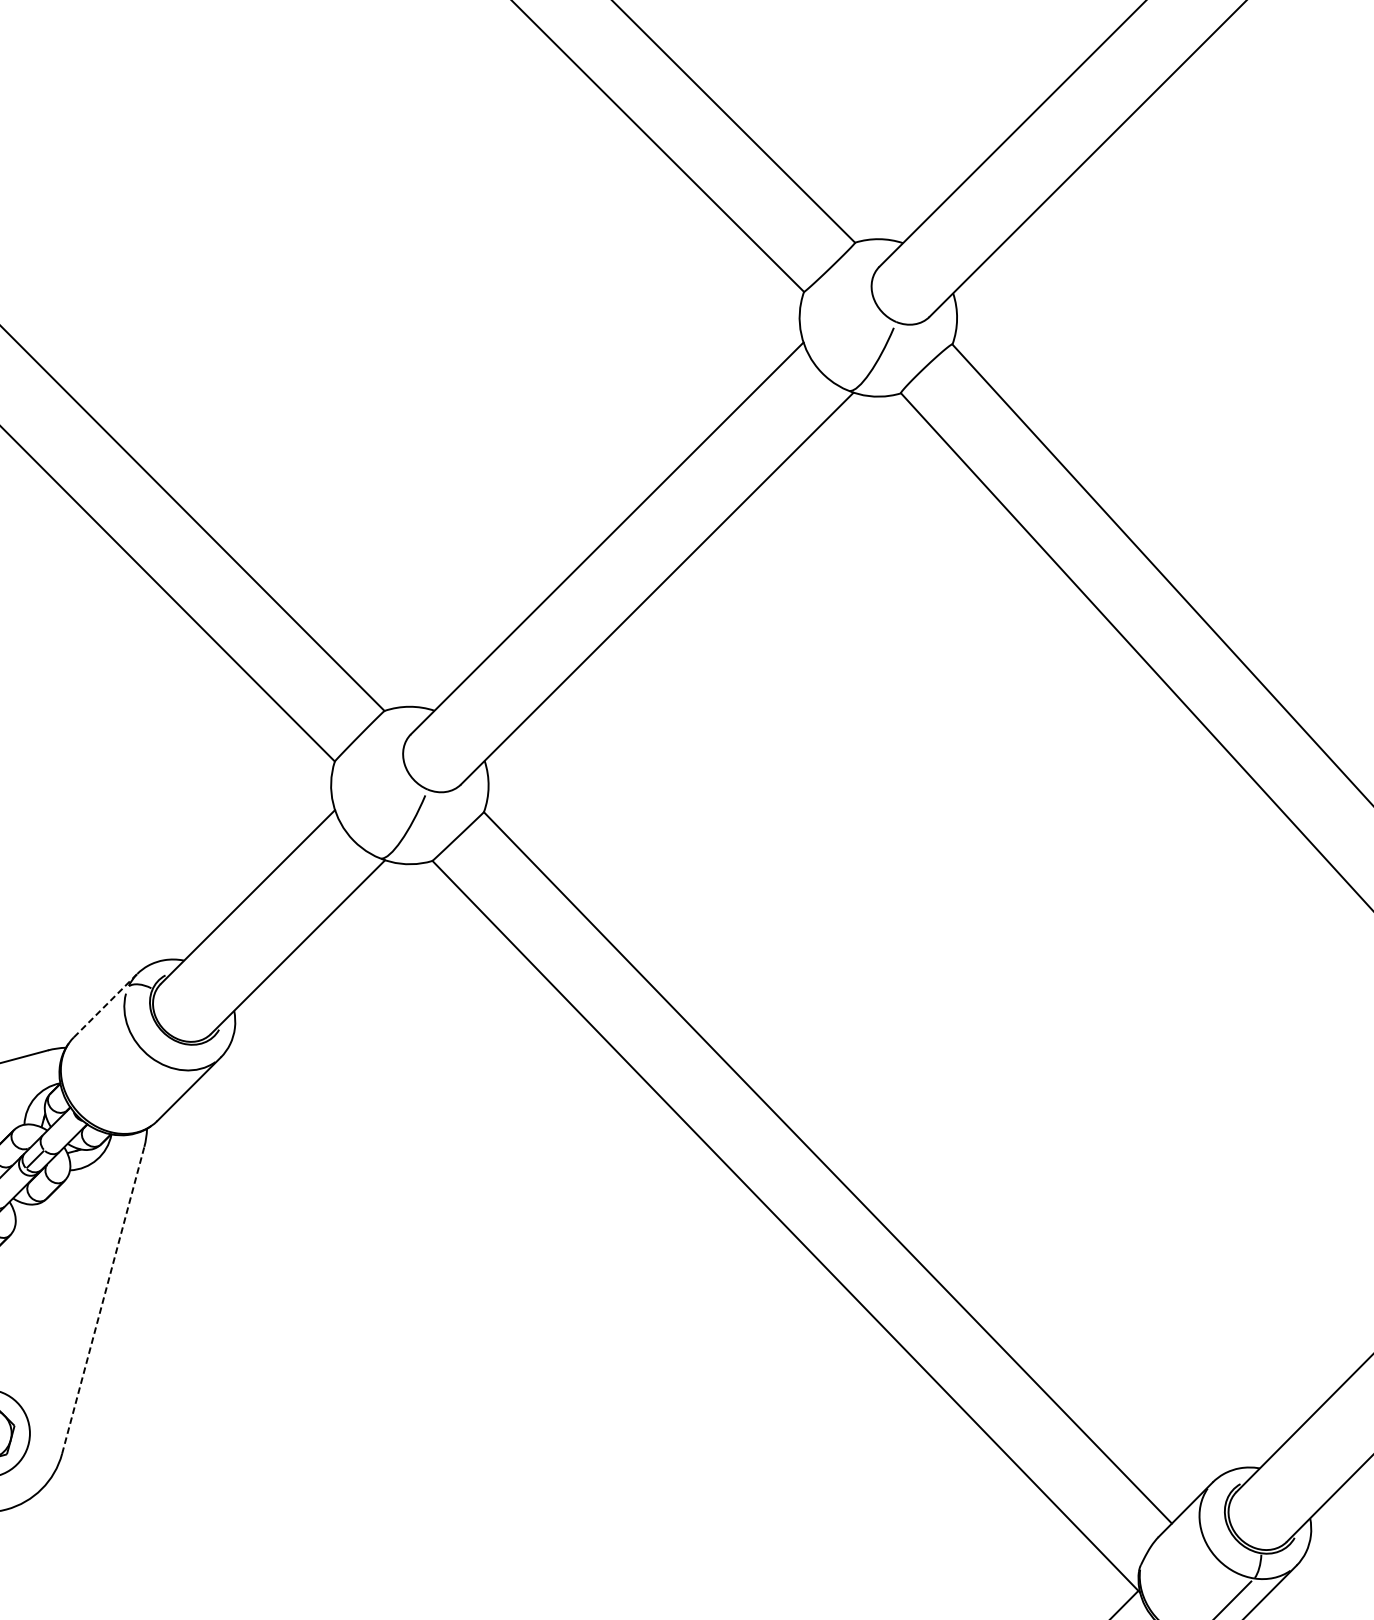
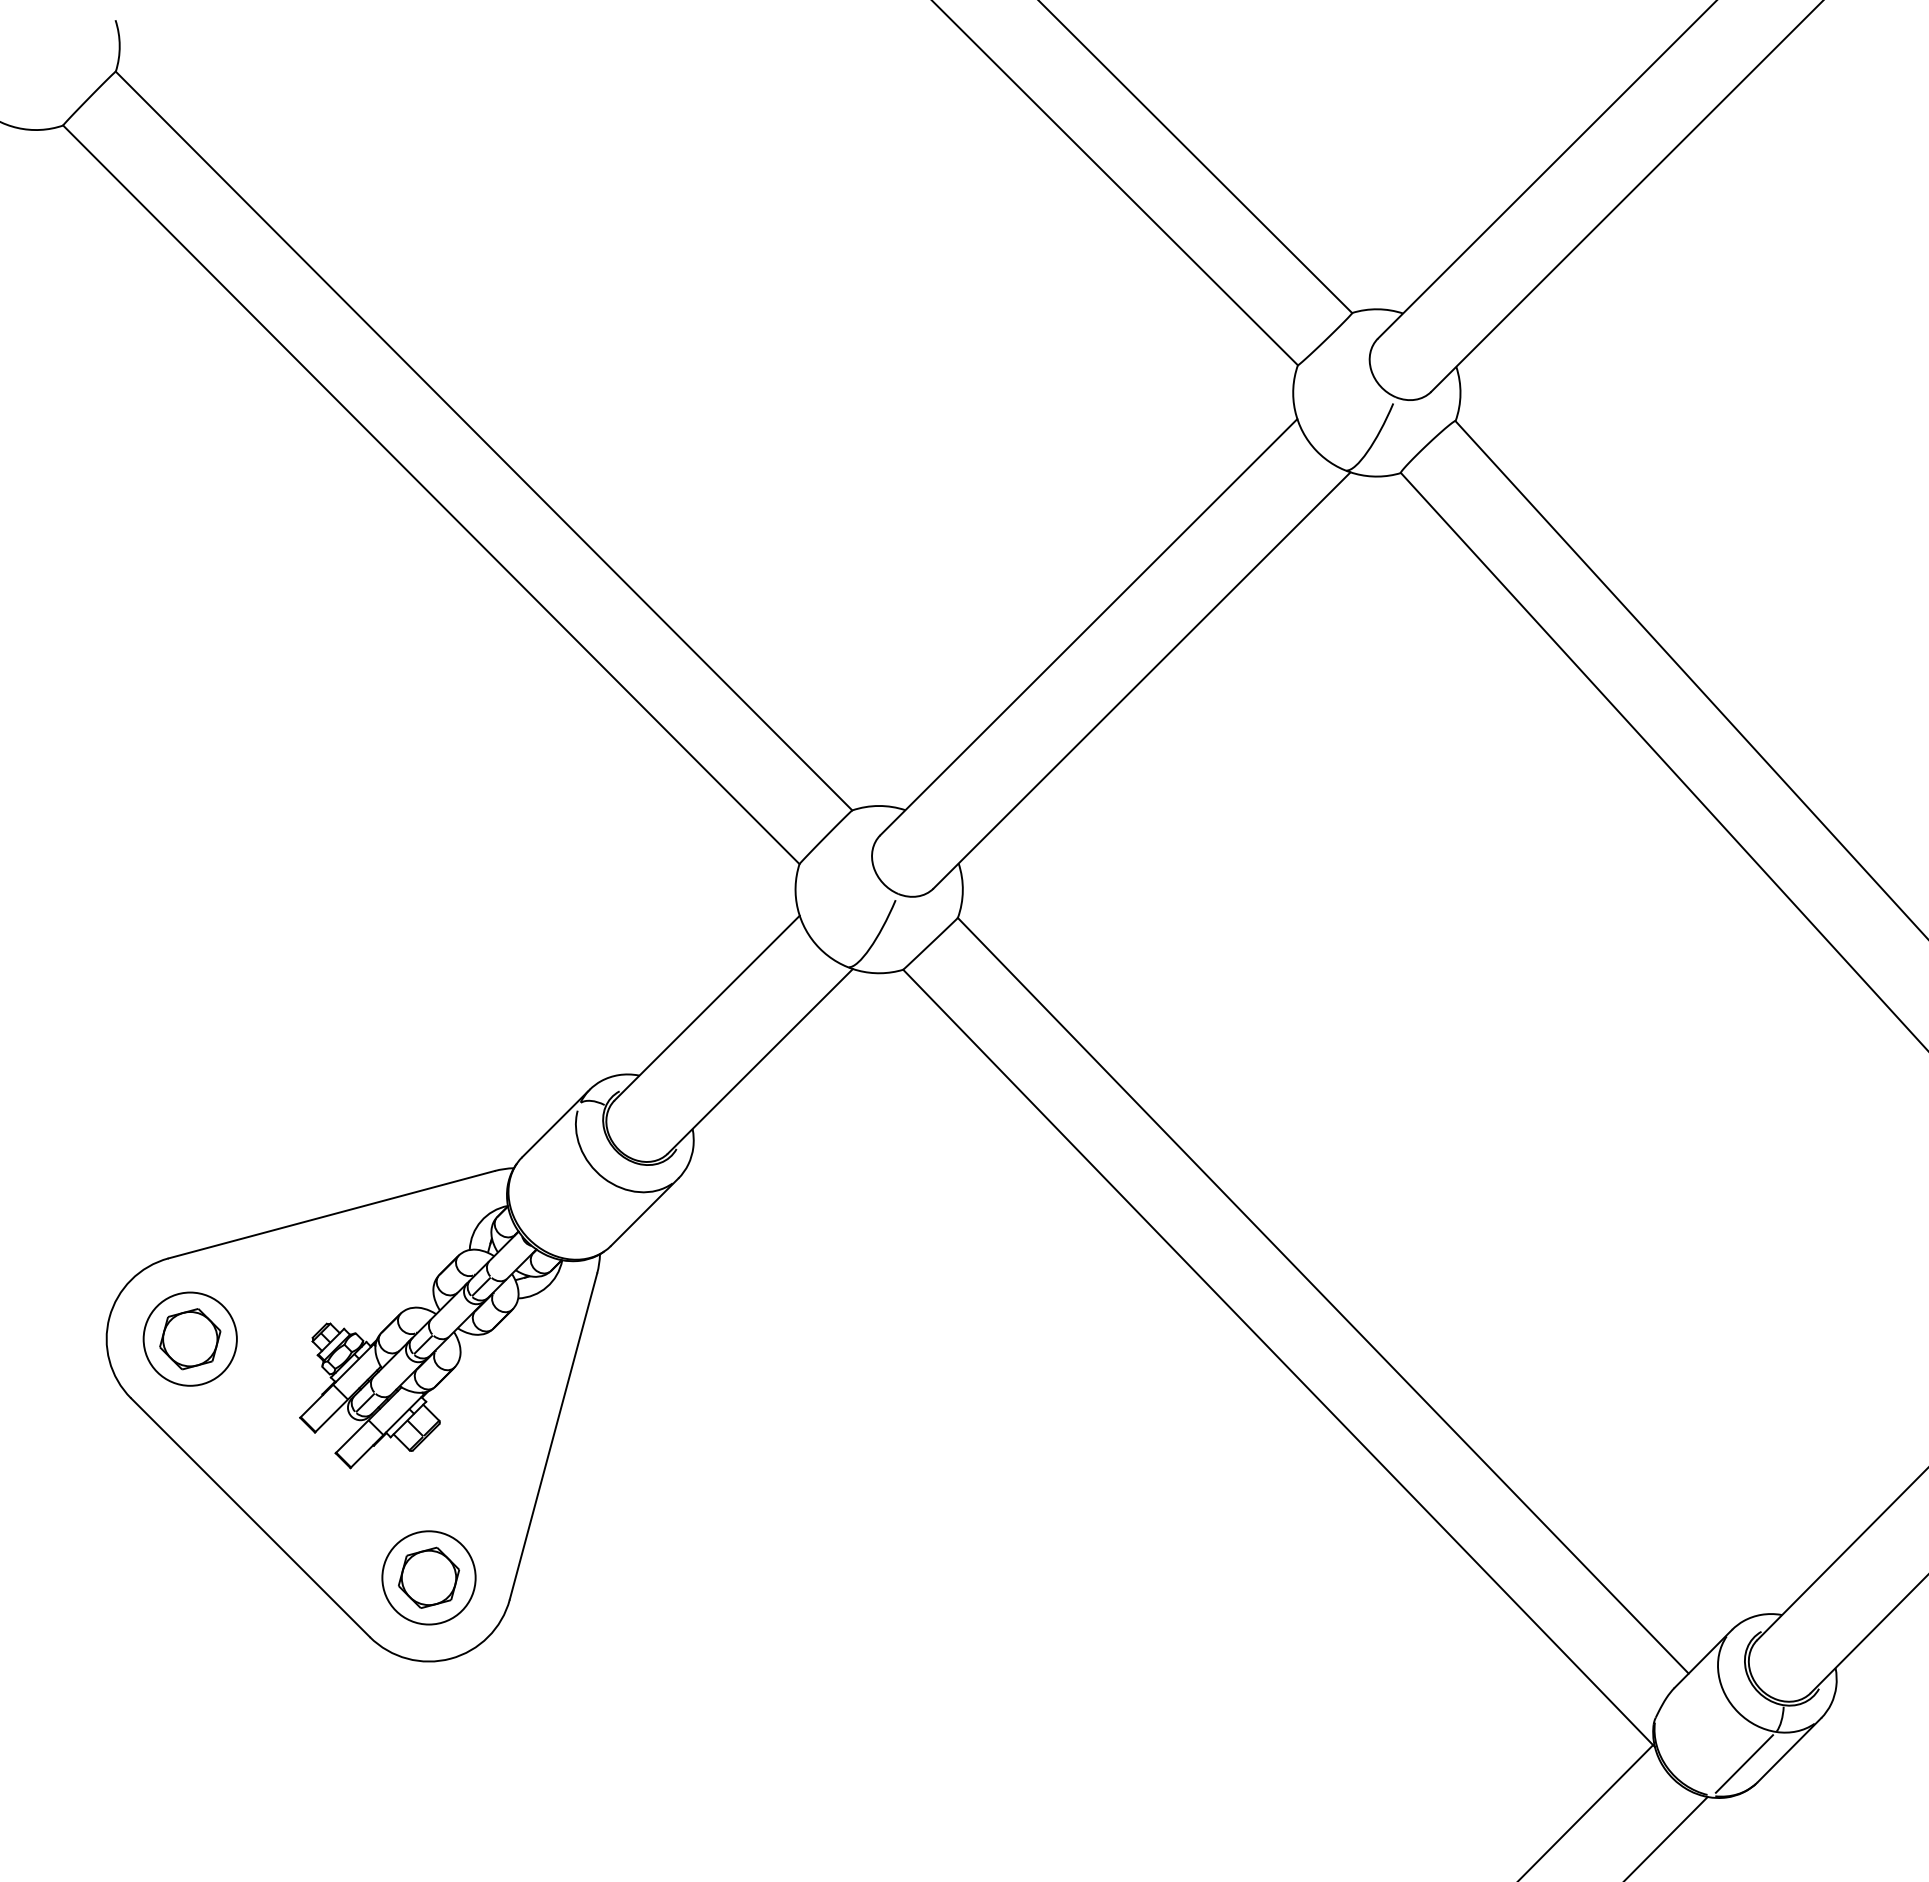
line: (106, 1005) -> (556, 1123), dashed -> solid
line: (103, 1300) -> (553, 1436), dashed -> solid

